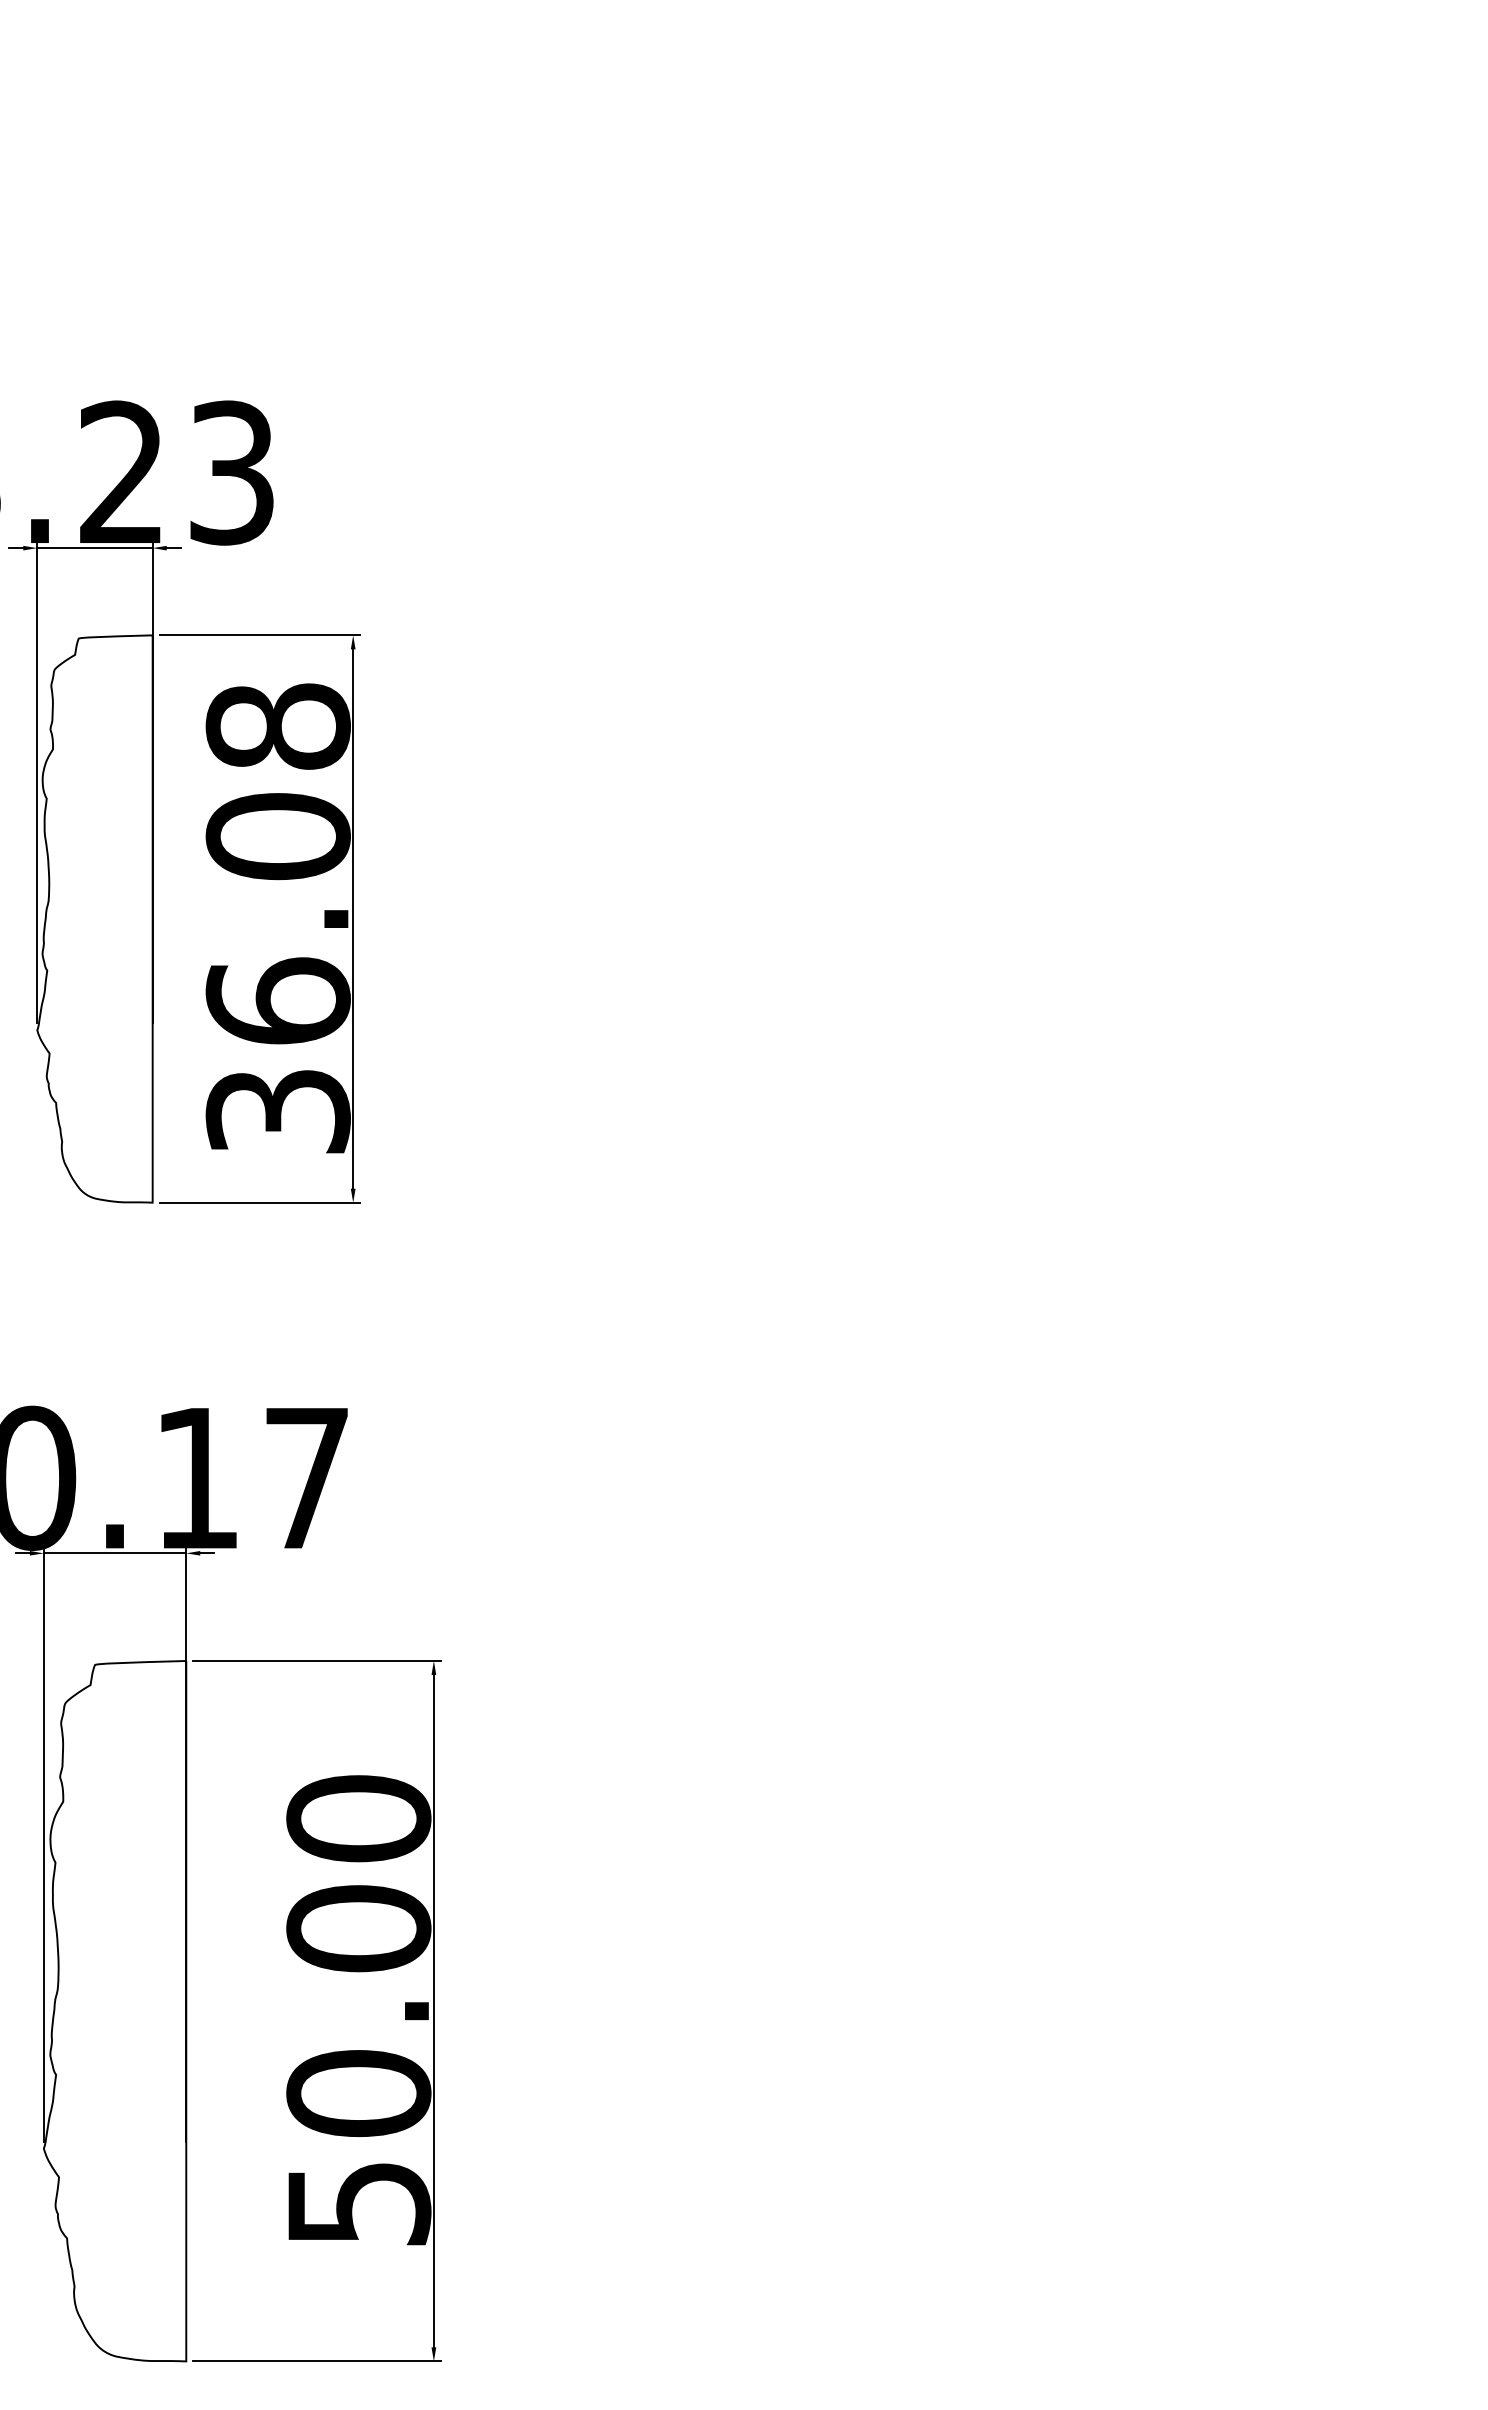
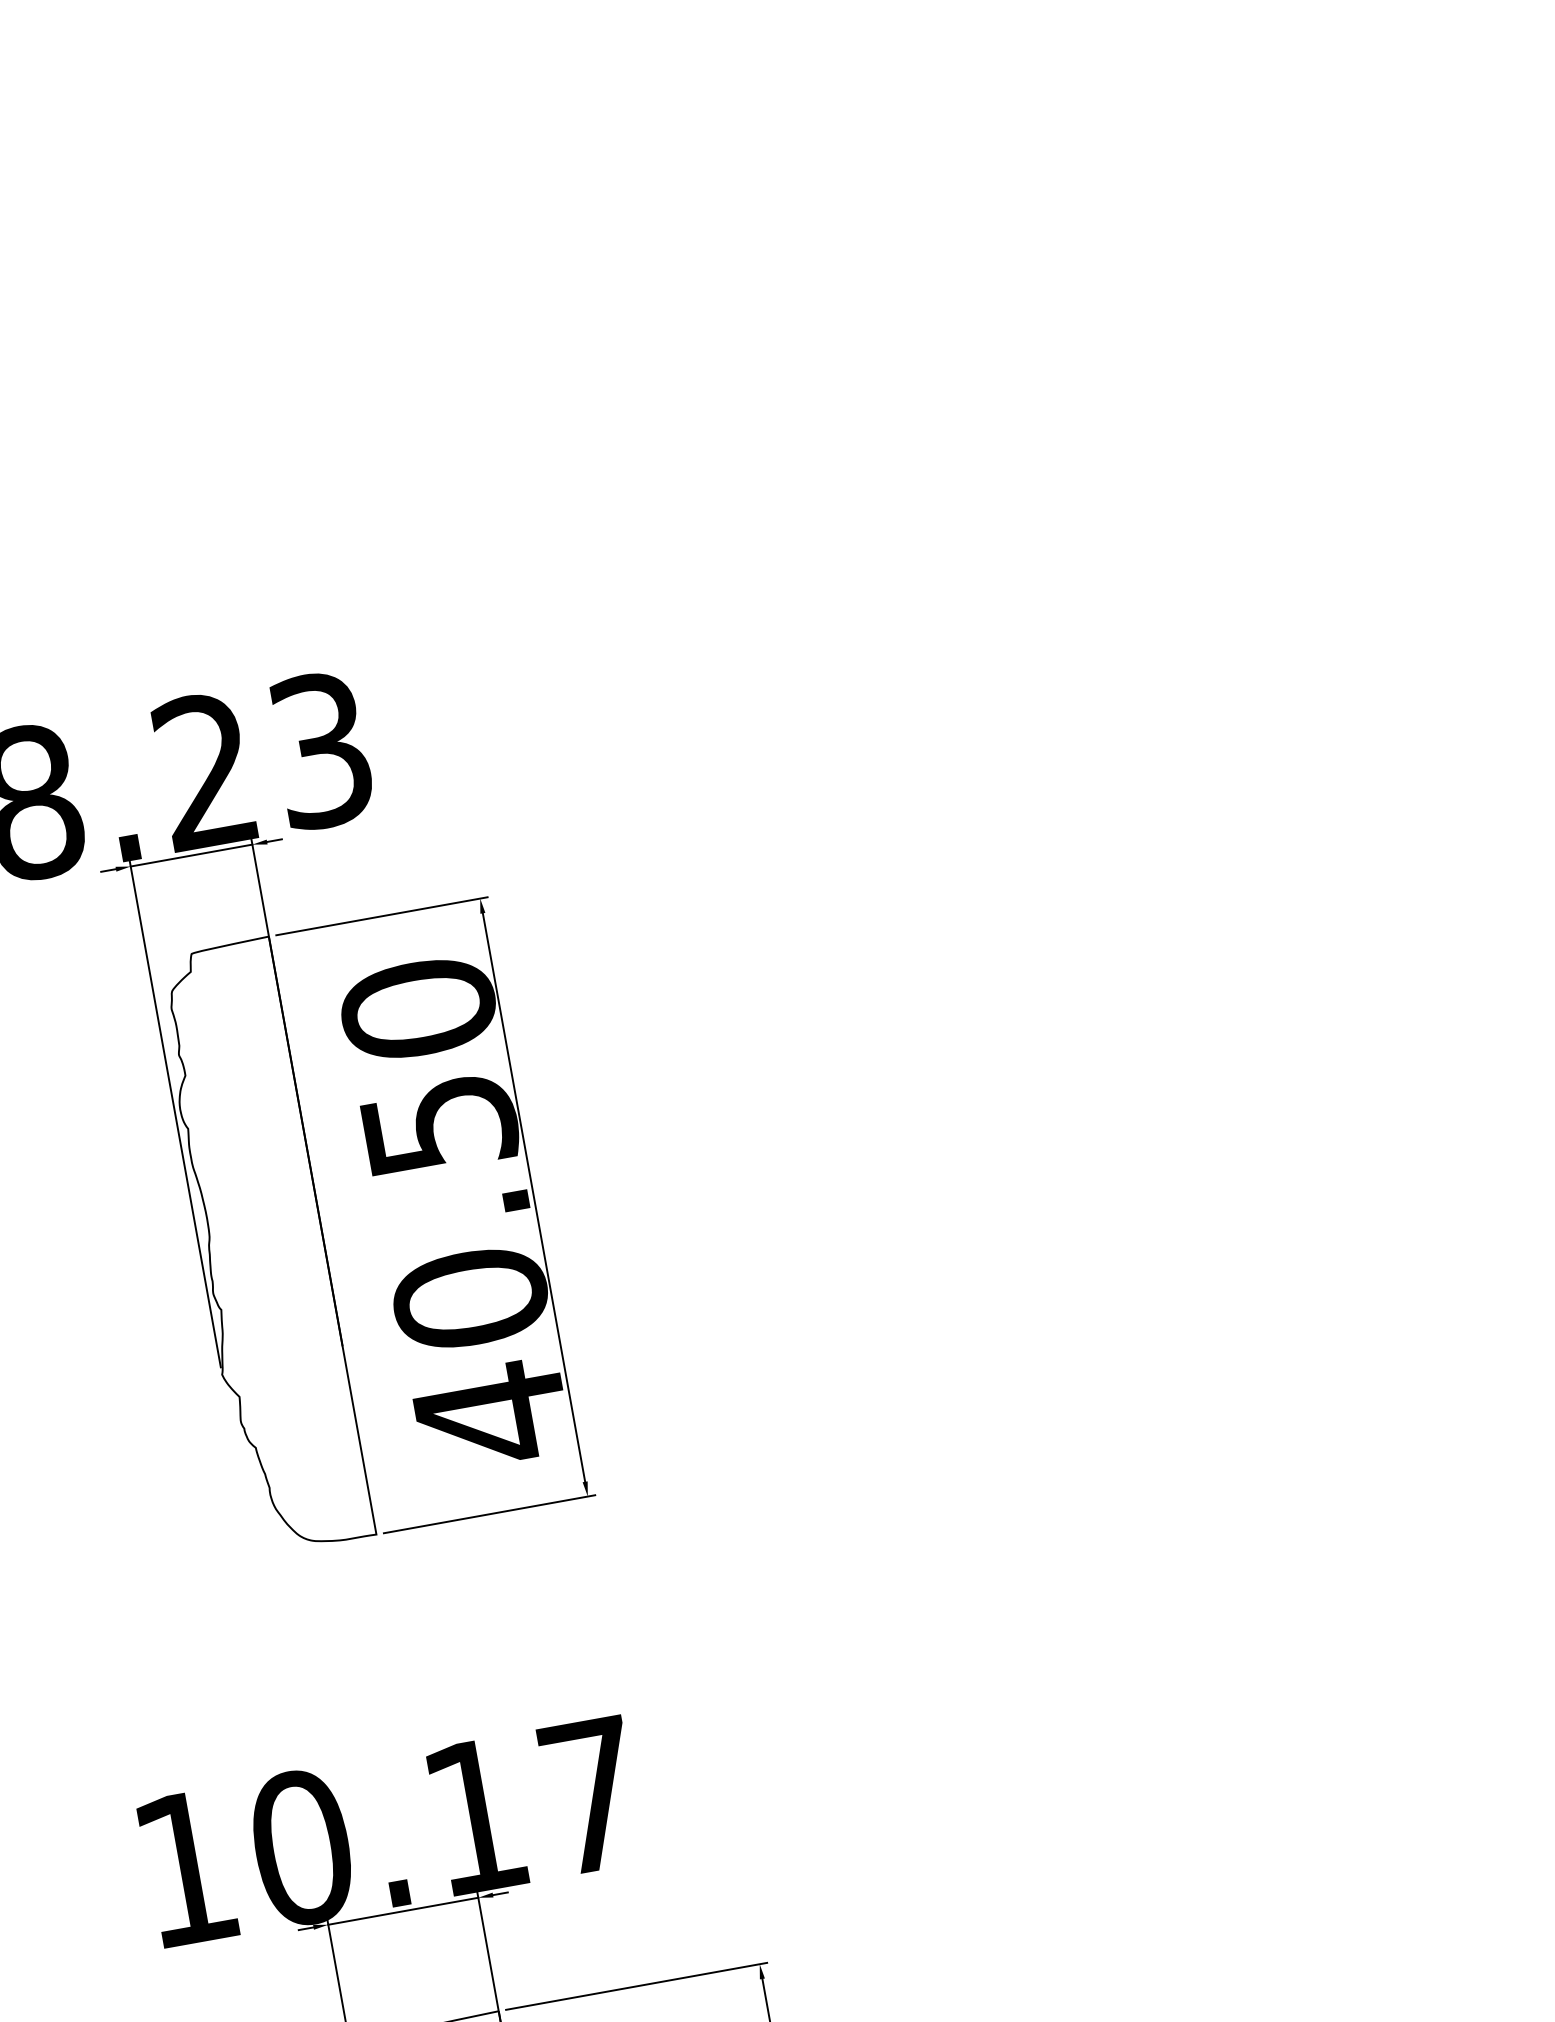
text: (277, 920) -> (454, 1213), 36.08 -> 40.50

